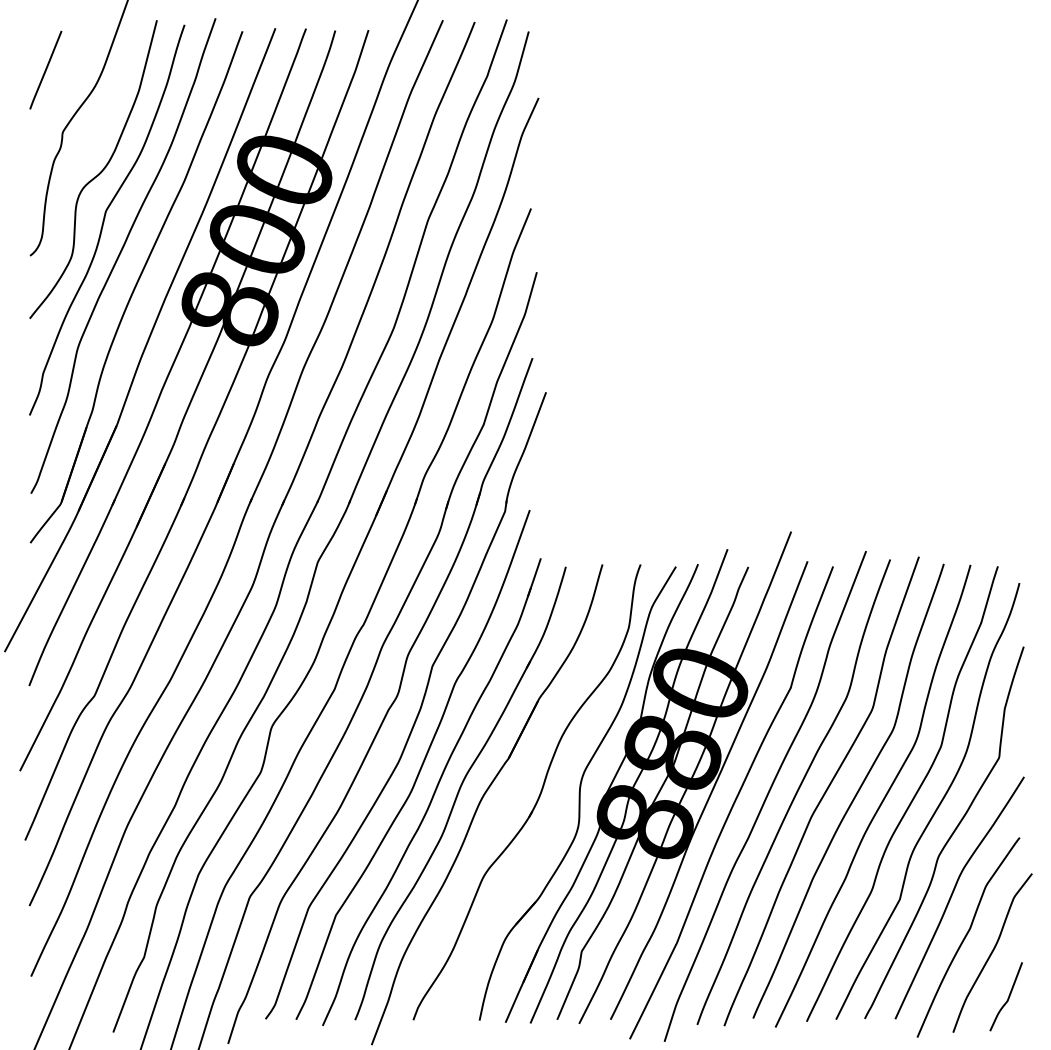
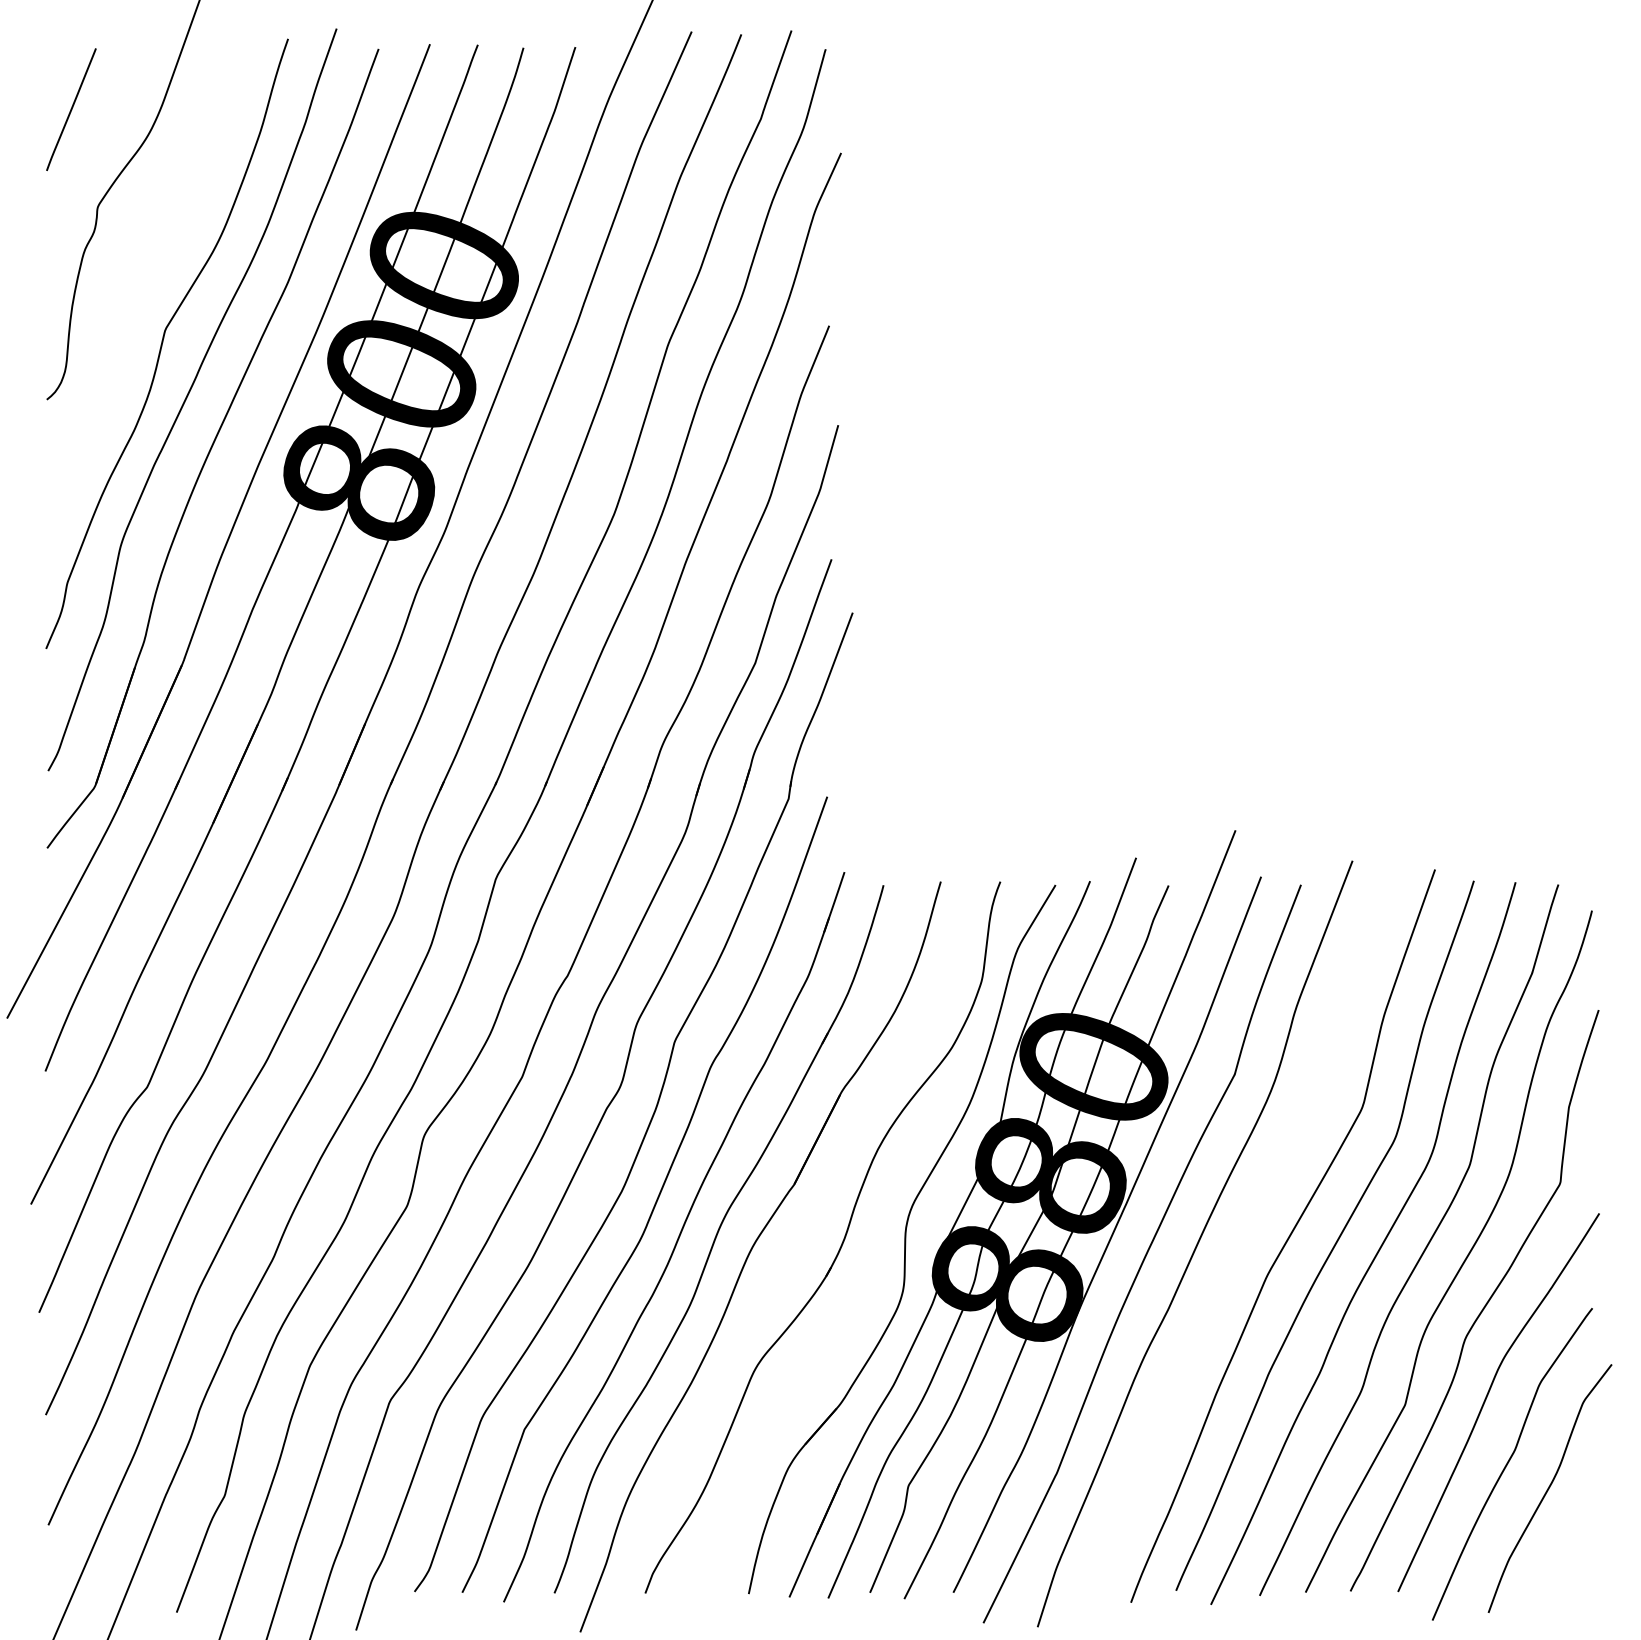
curve: (98, 173) -> (153, 271), removed
curve: (795, 792) -> (1242, 1237), removed
curve: (1007, 998) -> (1573, 1559), removed

